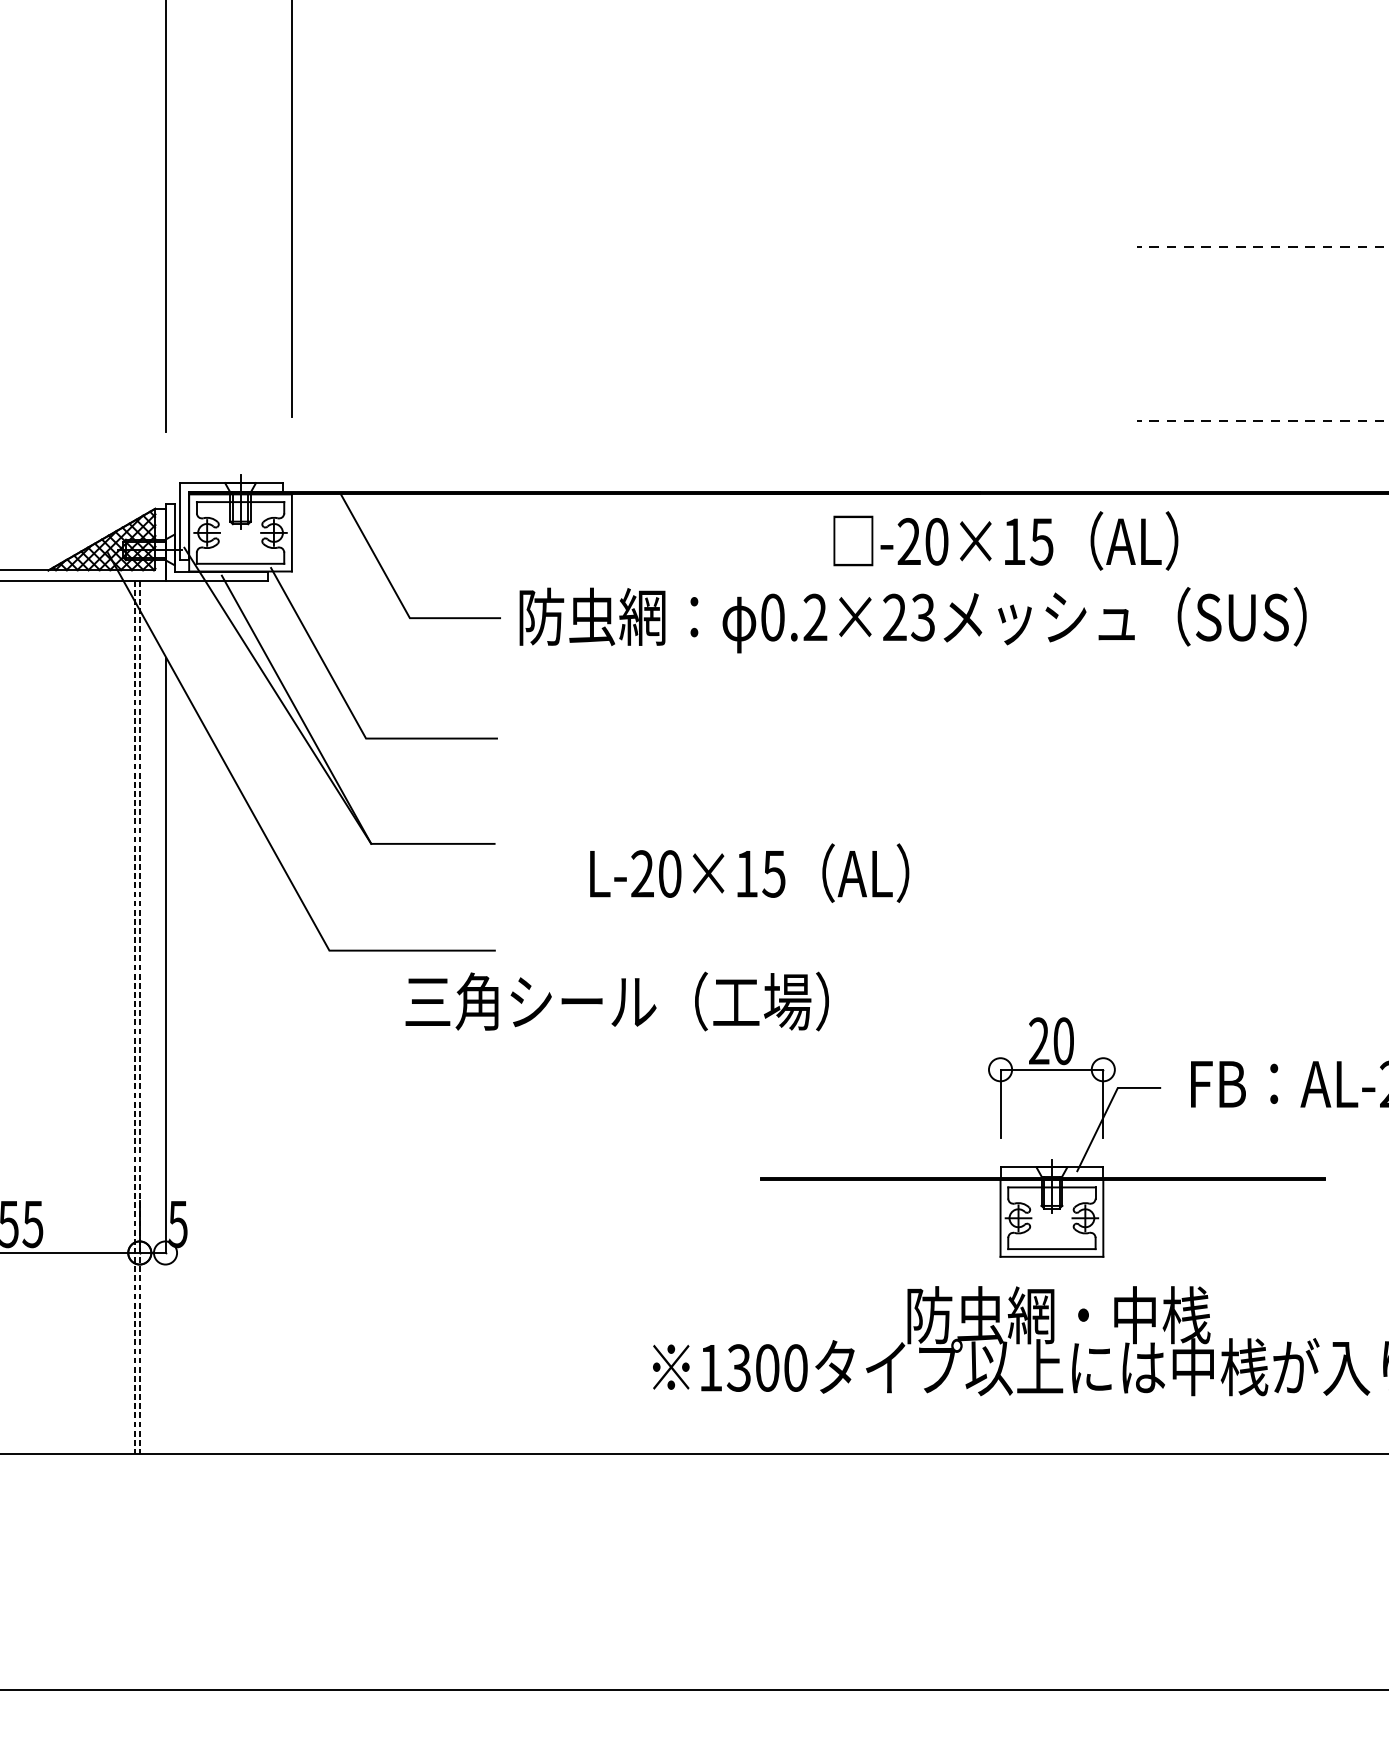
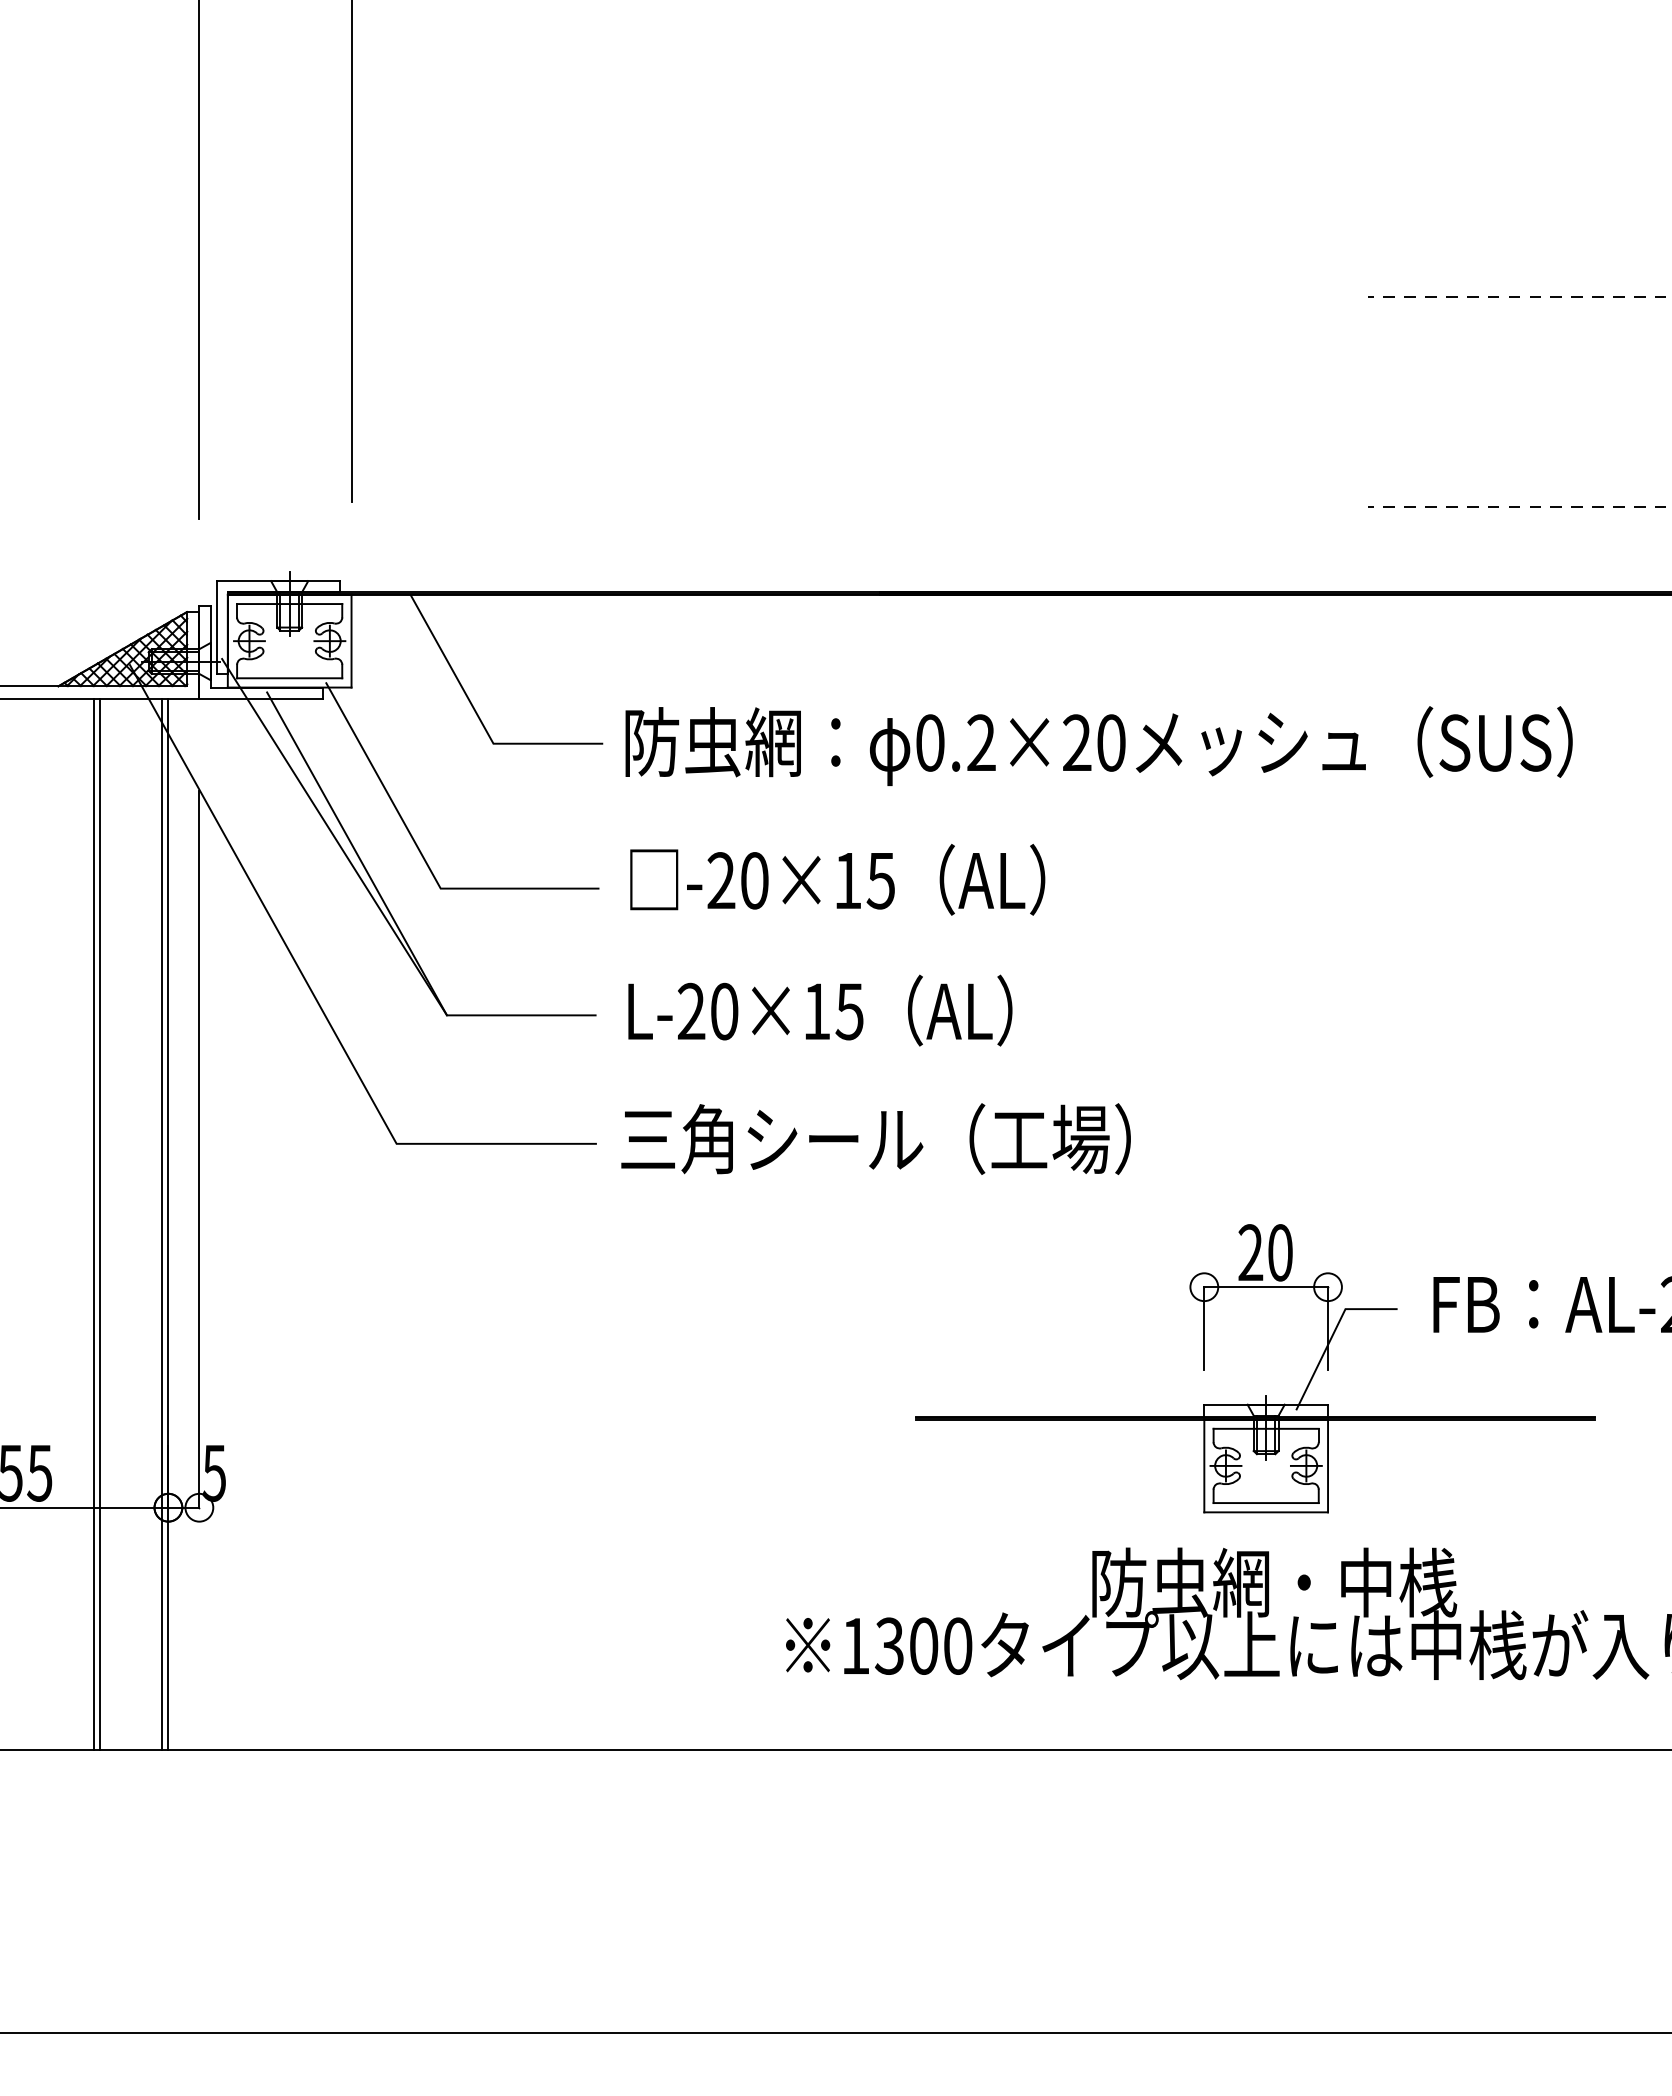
text: (1005, 540) -> (837, 879), moved
text: (922, 617) -> (1110, 742), 0.2×23 -> 0.2×20
text: (749, 873) -> (820, 1010), moved
text: (616, 1001) -> (875, 1138), moved
line: (78, 1017) -> (94, 1224), added
line: (83, 1017) -> (100, 1224), added
line: (134, 1017) -> (162, 1224), dashed -> solid
line: (139, 1017) -> (168, 1224), dashed -> solid

